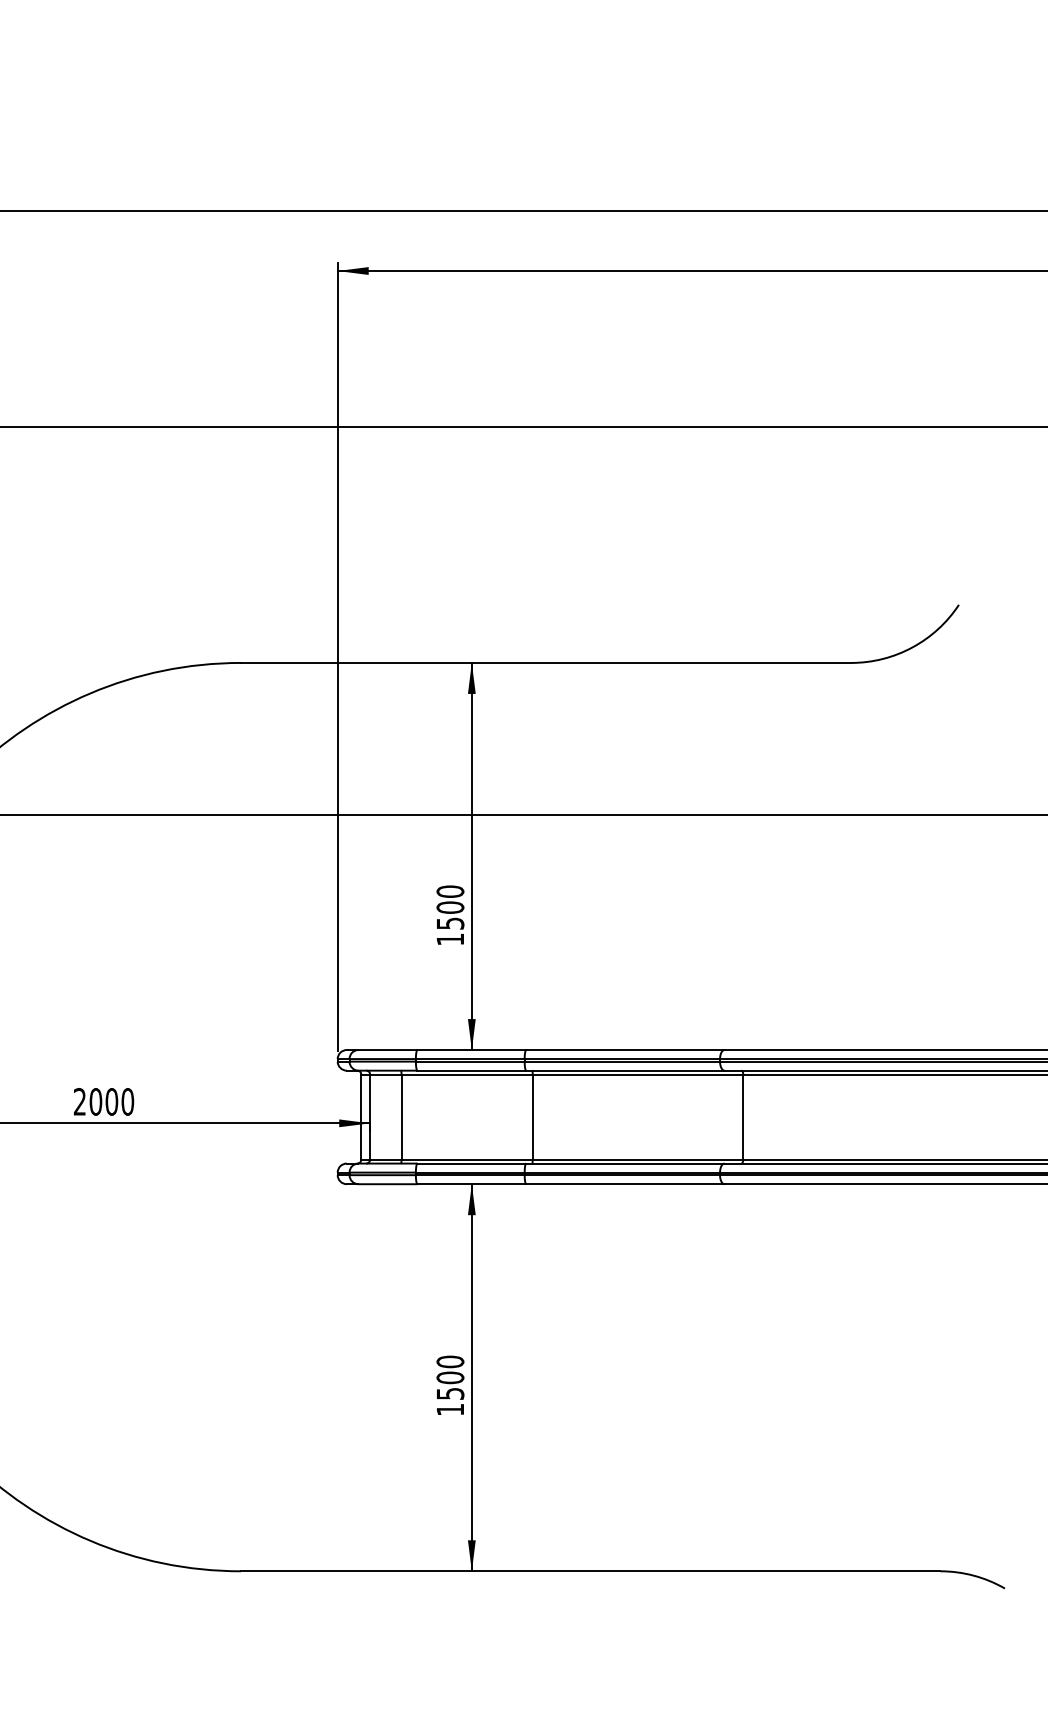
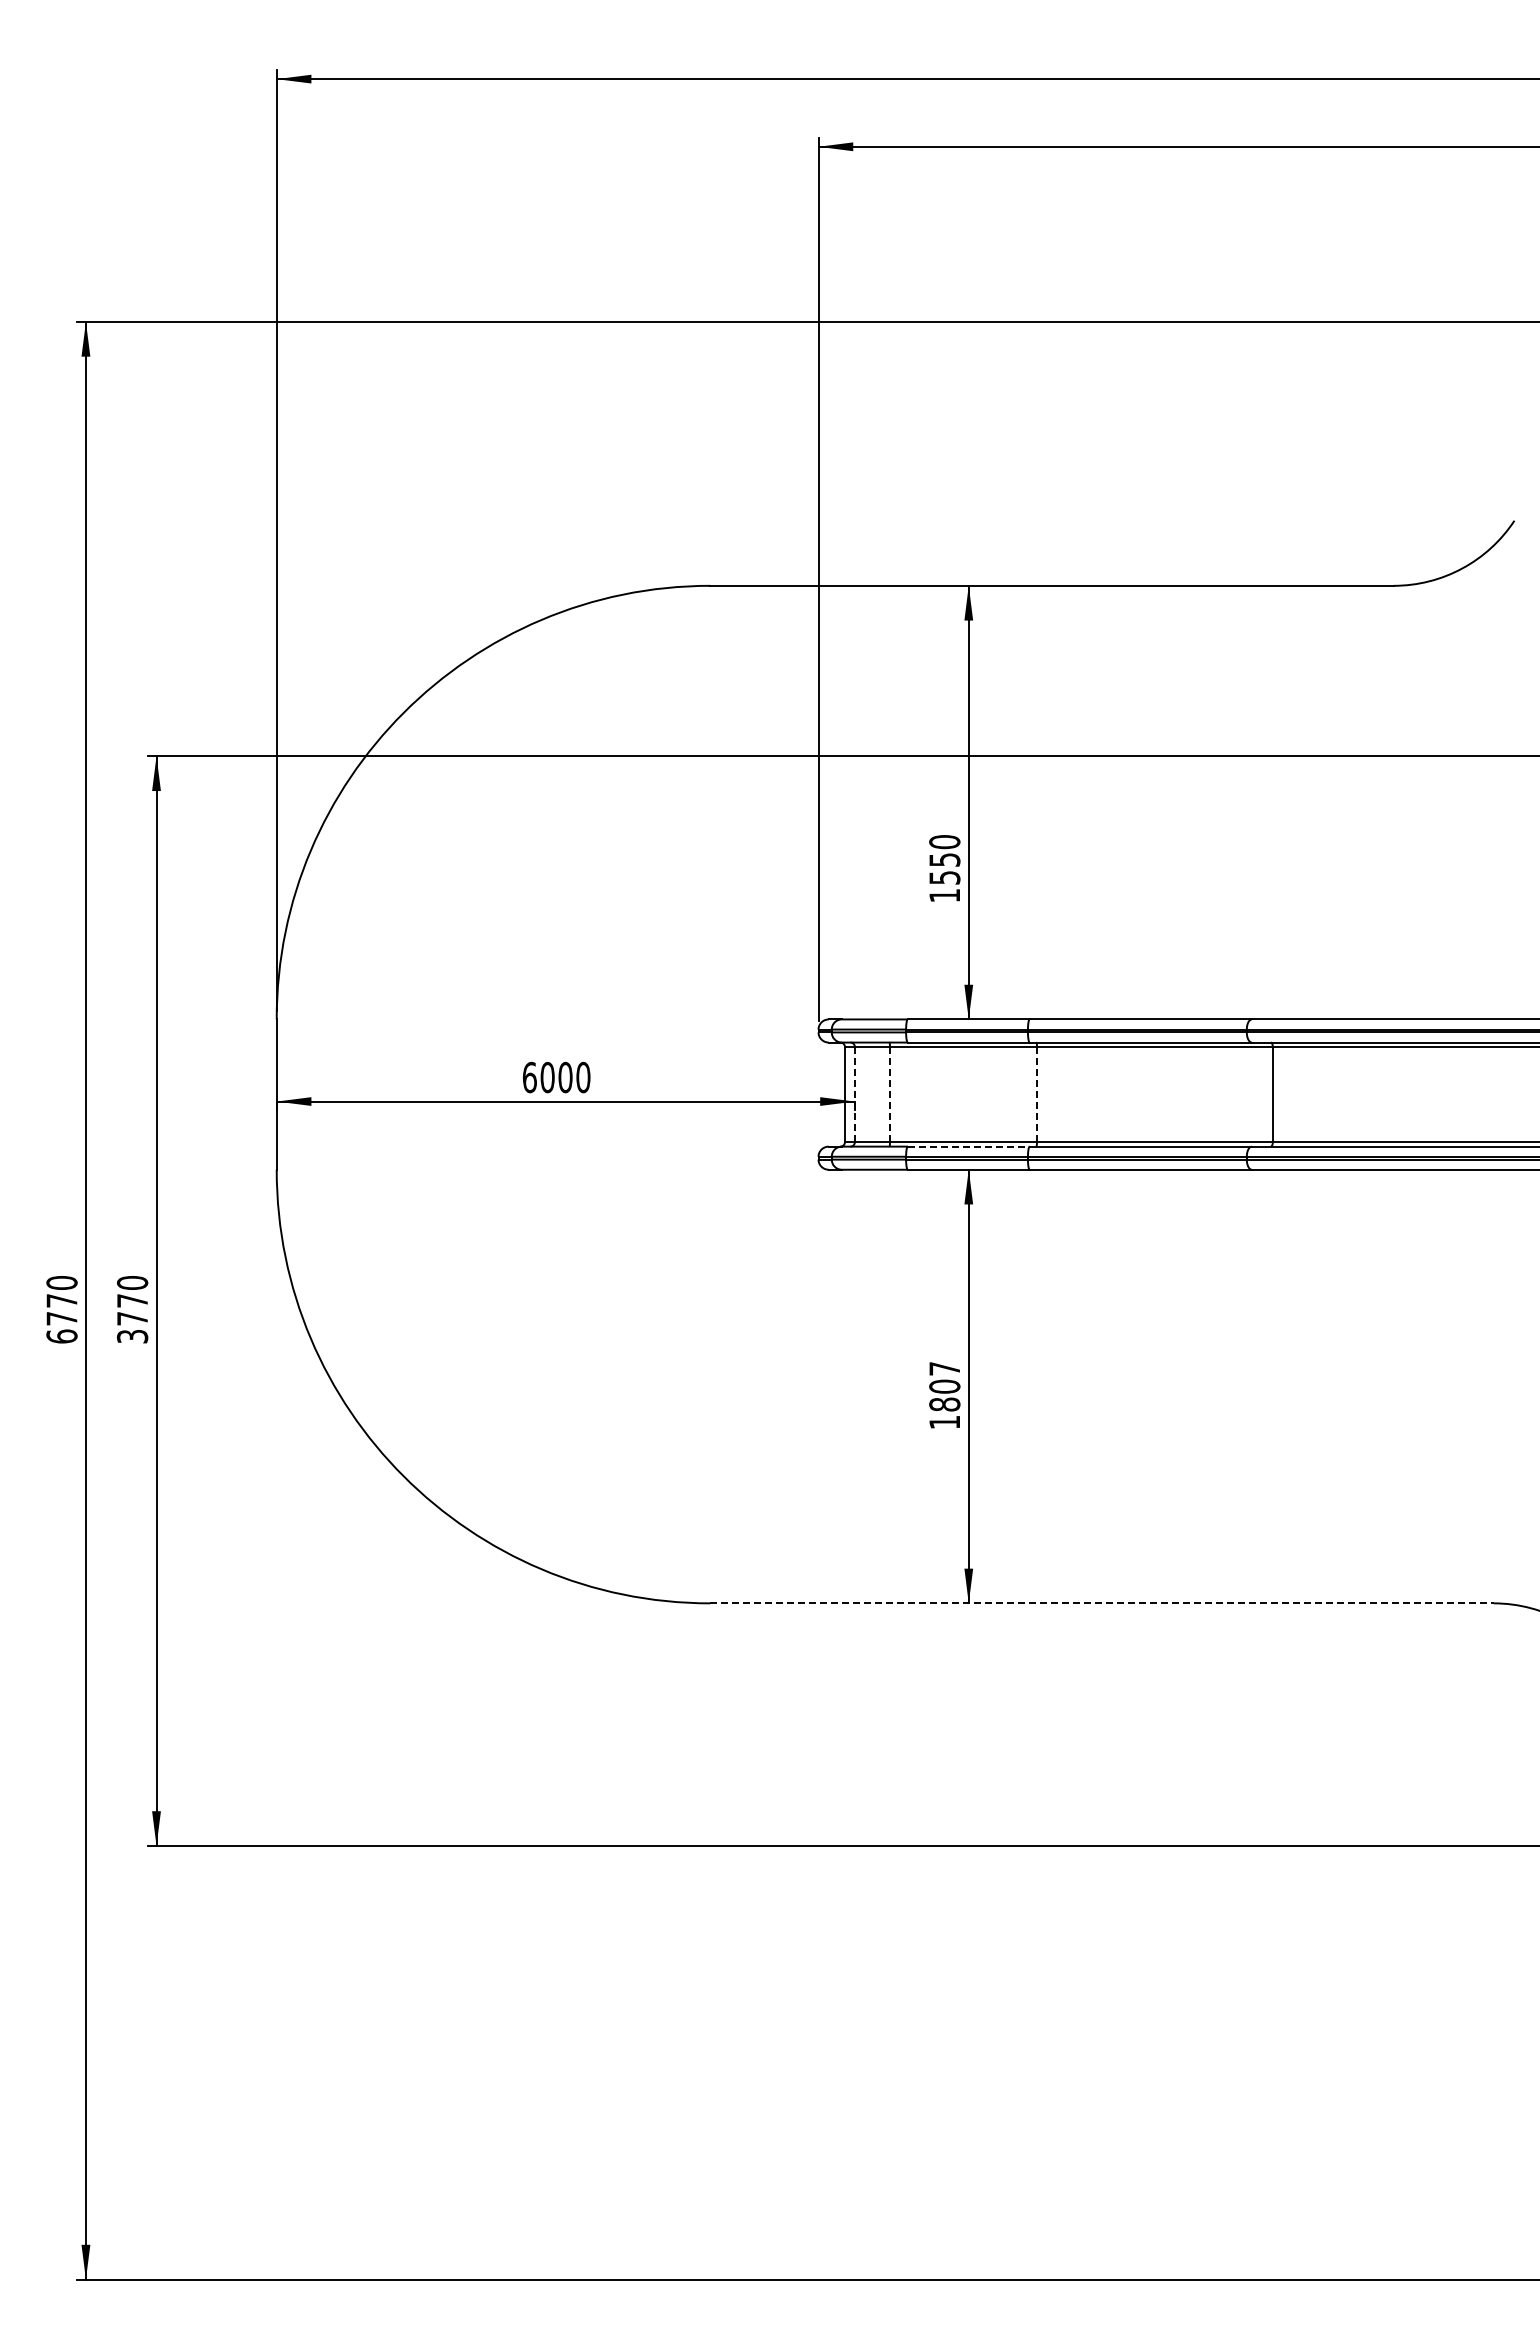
text: (450, 907) -> (944, 859), 1500 -> 1550
text: (79, 1101) -> (529, 1077), 2000 -> 6000
line: (369, 1117) -> (854, 1094), solid -> dashed
line: (401, 1117) -> (890, 1094), solid -> dashed
line: (532, 1117) -> (1036, 1094), solid -> dashed
line: (471, 1163) -> (968, 1146), solid -> dashed
text: (450, 1377) -> (944, 1386), 1500 -> 1807
line: (591, 1571) -> (1102, 1603), solid -> dashed

